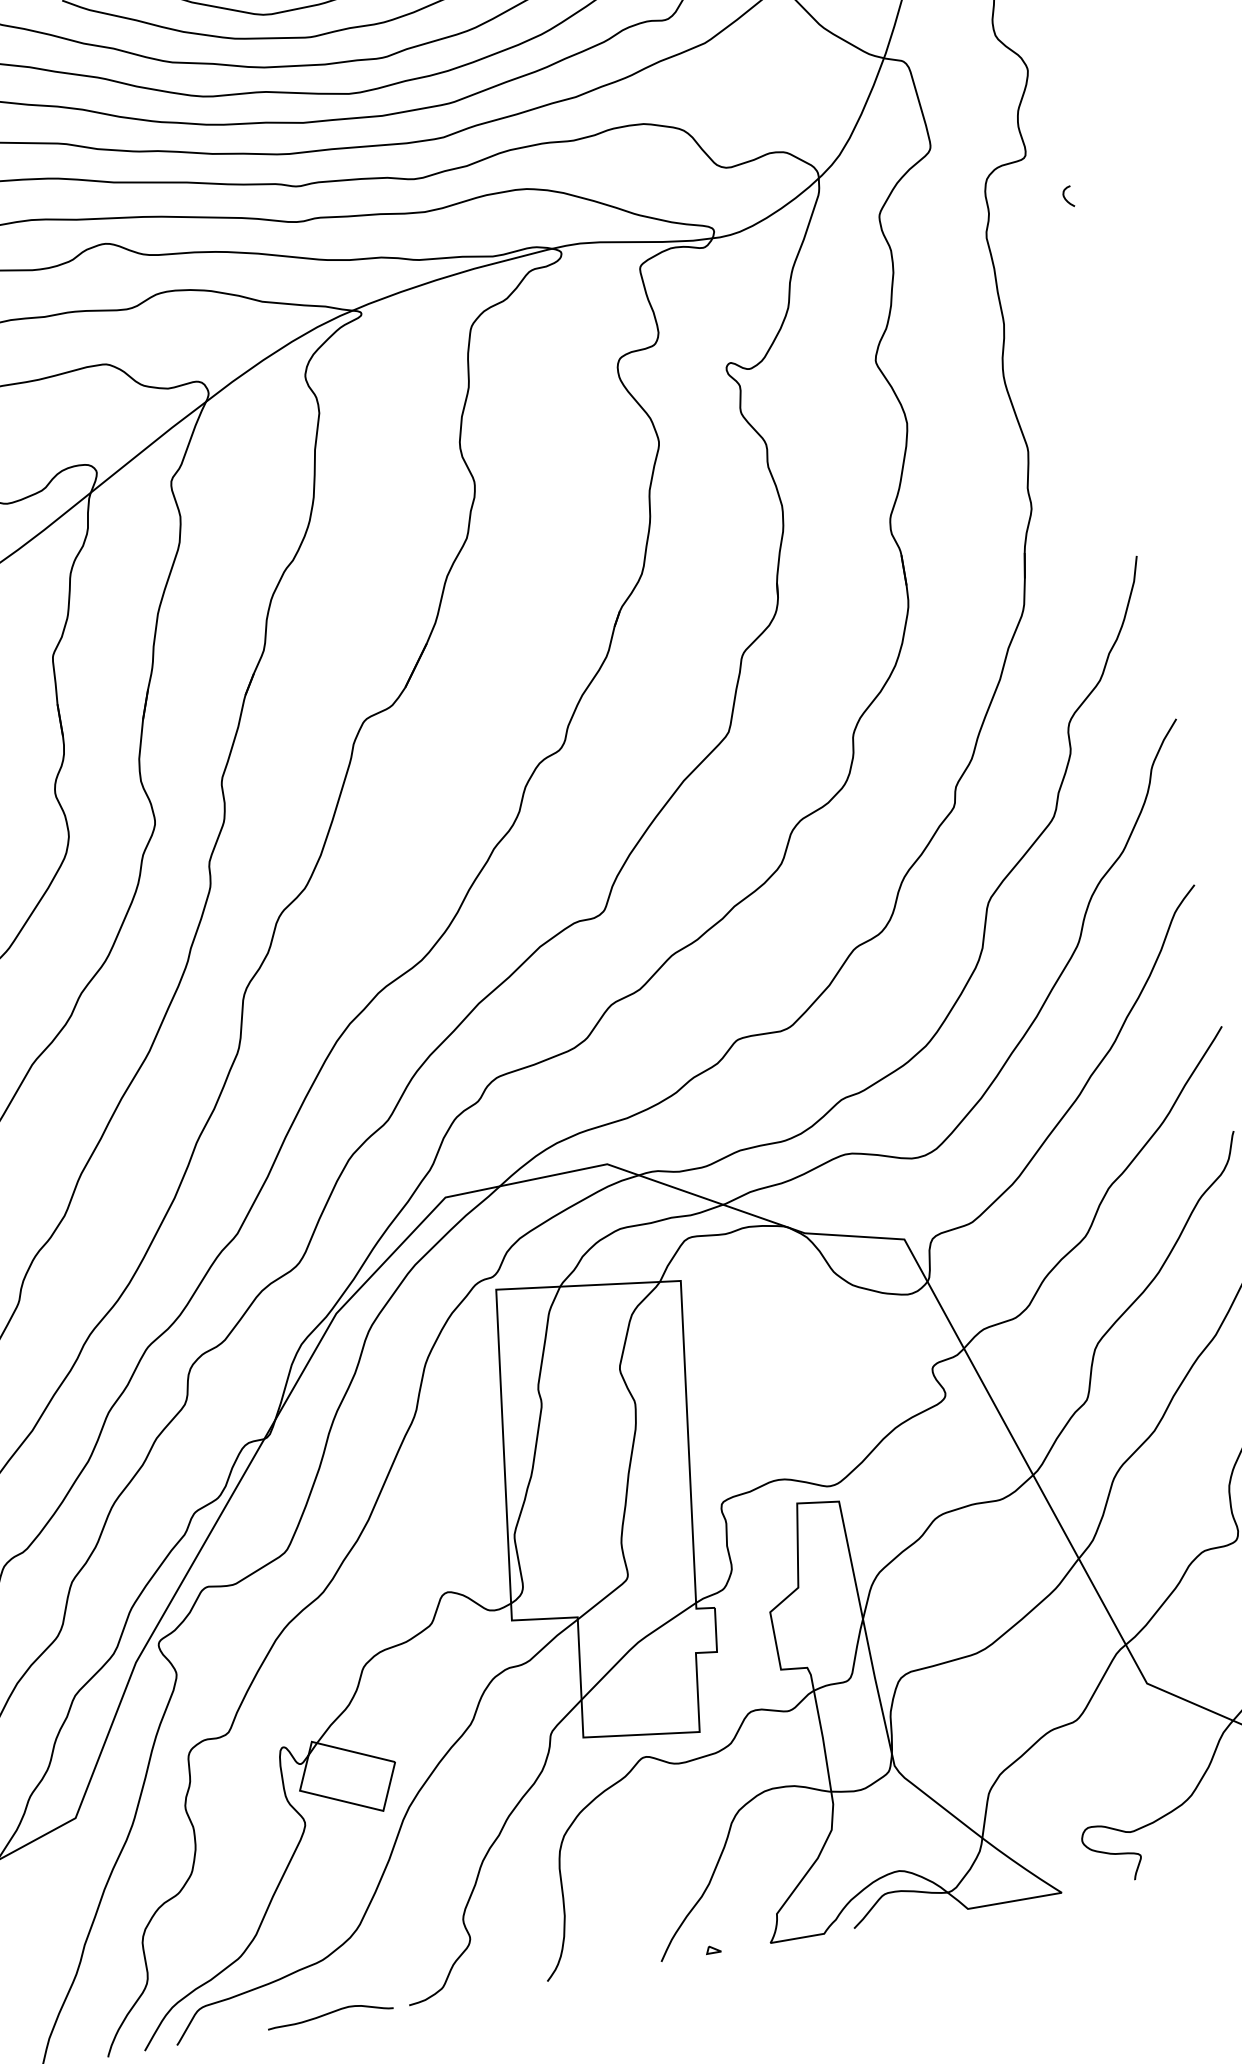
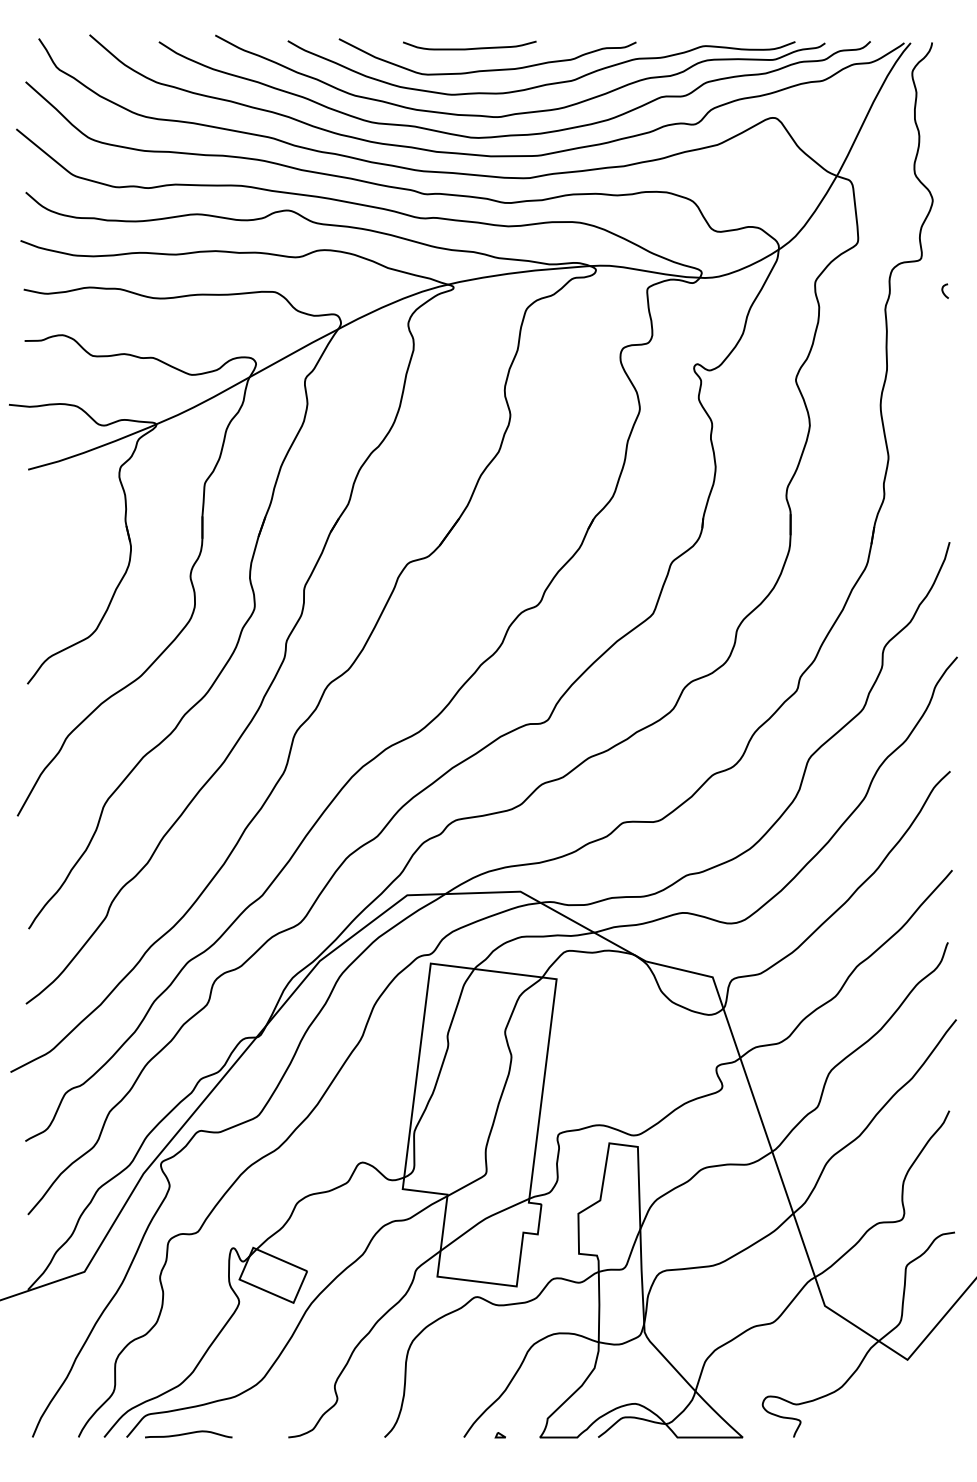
curve: (329, 2014) -> (188, 1434), moved

